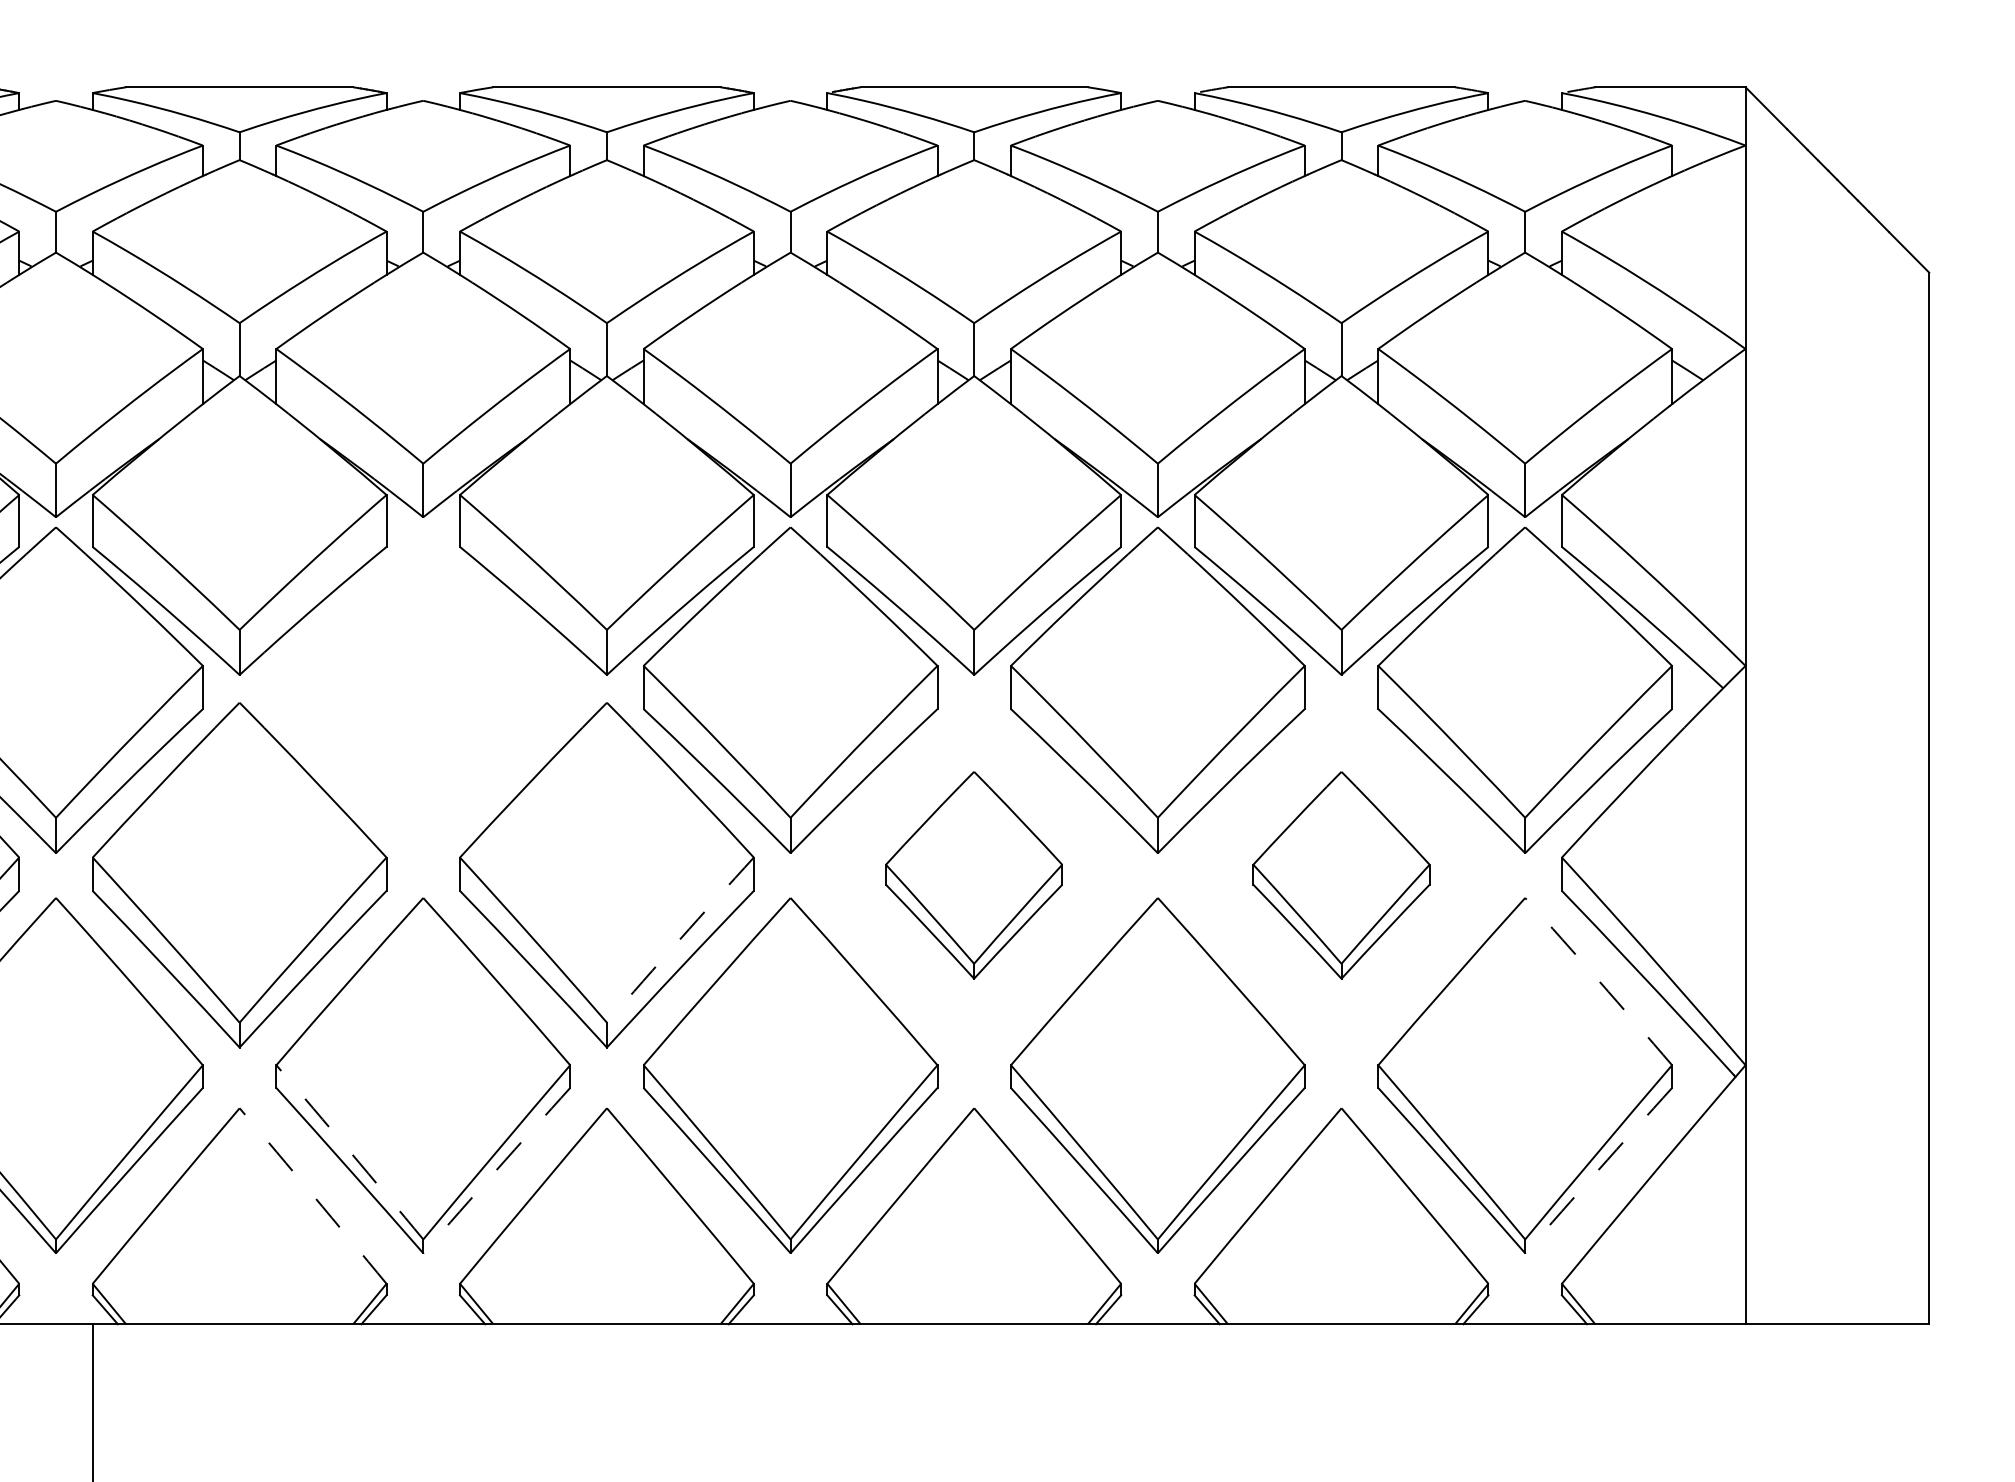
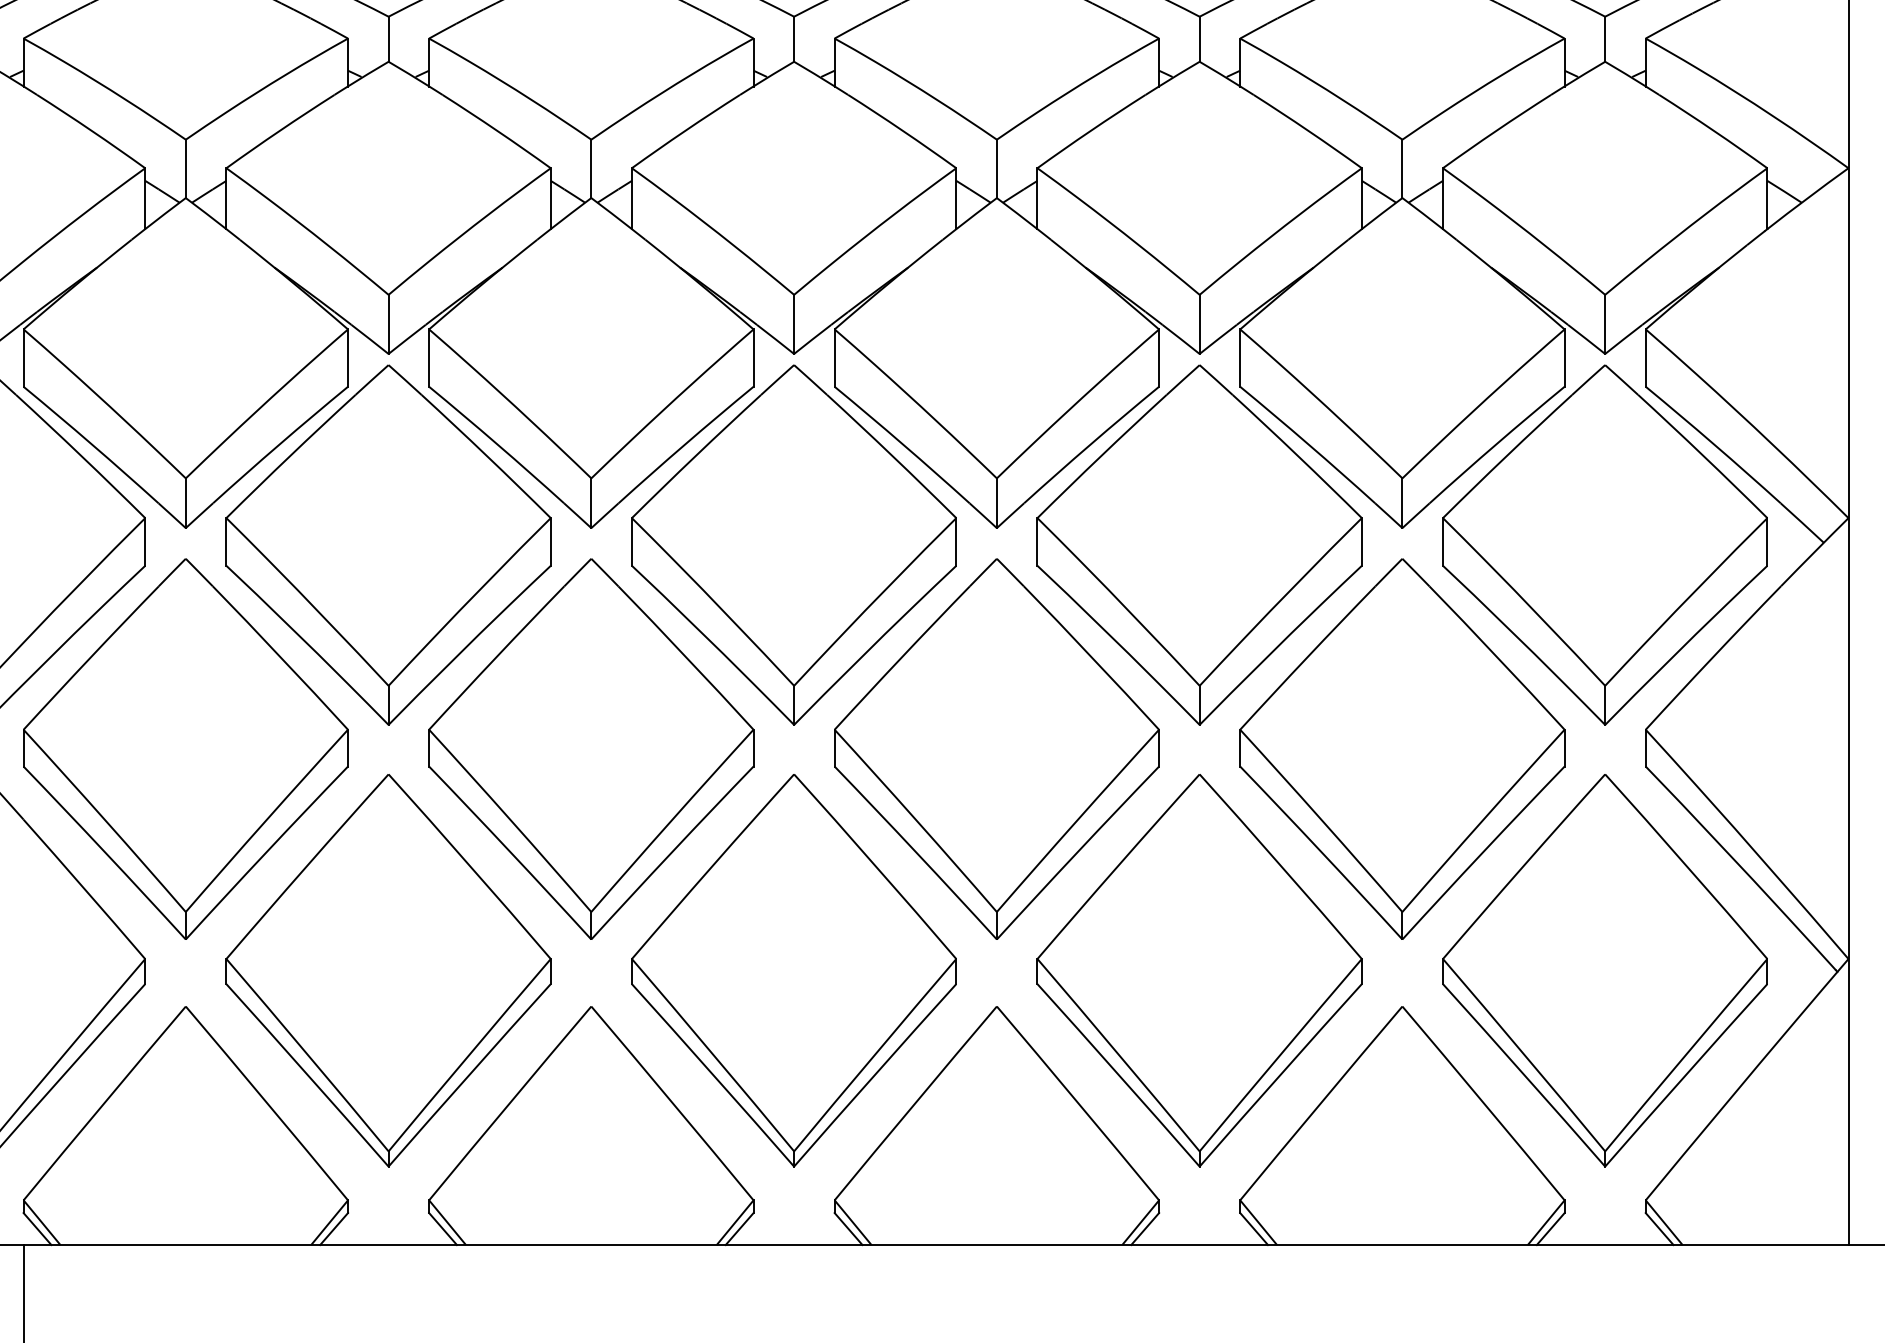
part: (422, 689) -> (387, 544), added
part: (973, 875) -> (996, 749), size x1.67
part: (1341, 875) -> (1402, 749), size x1.67
arc: (679, 939) -> (671, 820), dashed -> solid
arc: (1599, 981) -> (1687, 866), dashed -> solid
arc: (350, 1152) -> (308, 1055), dashed -> solid
arc: (496, 1170) -> (469, 1075), dashed -> solid
arc: (1598, 1170) -> (1686, 1075), dashed -> solid
arc: (313, 1195) -> (267, 1102), dashed -> solid

